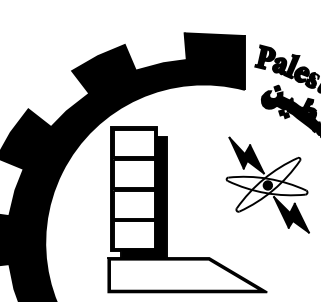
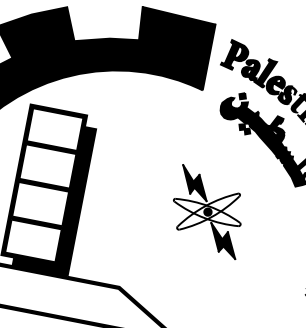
part: (267, 184) -> (207, 211), size x0.7

